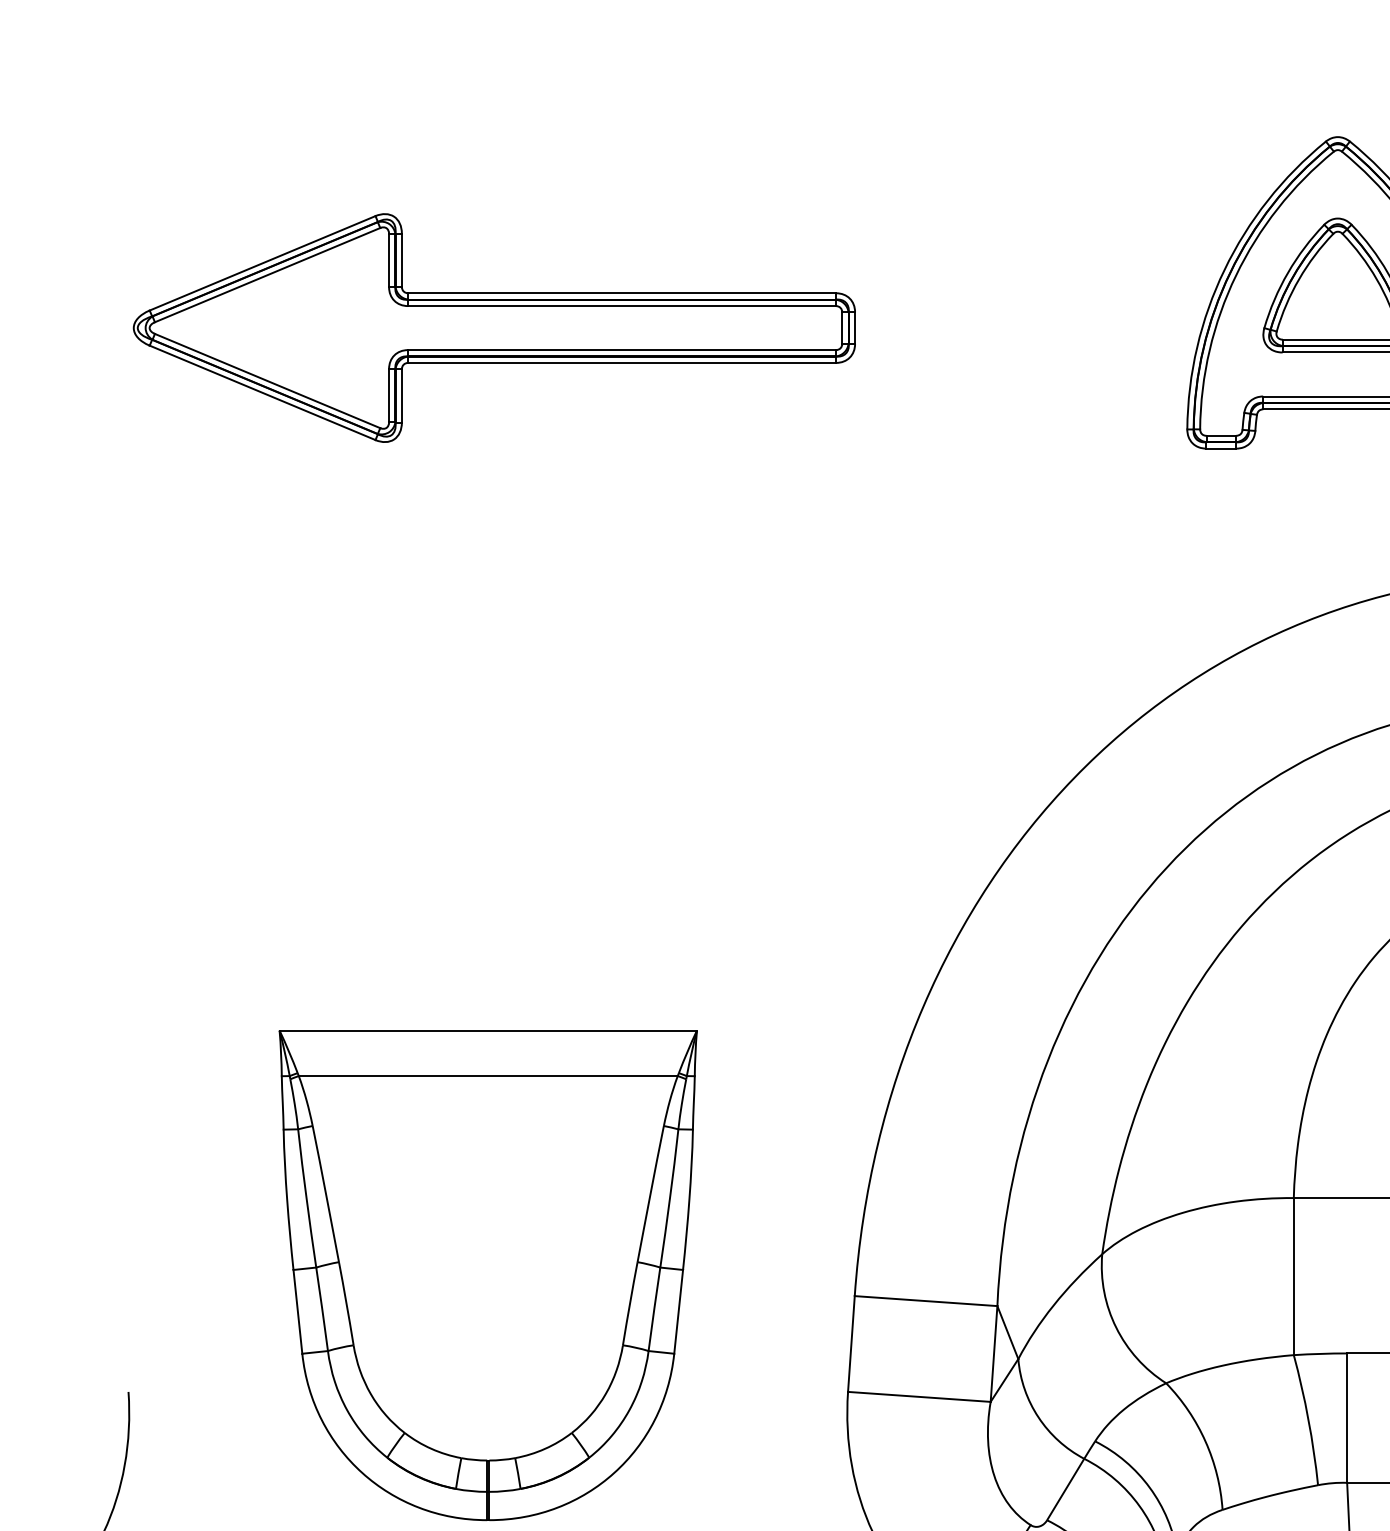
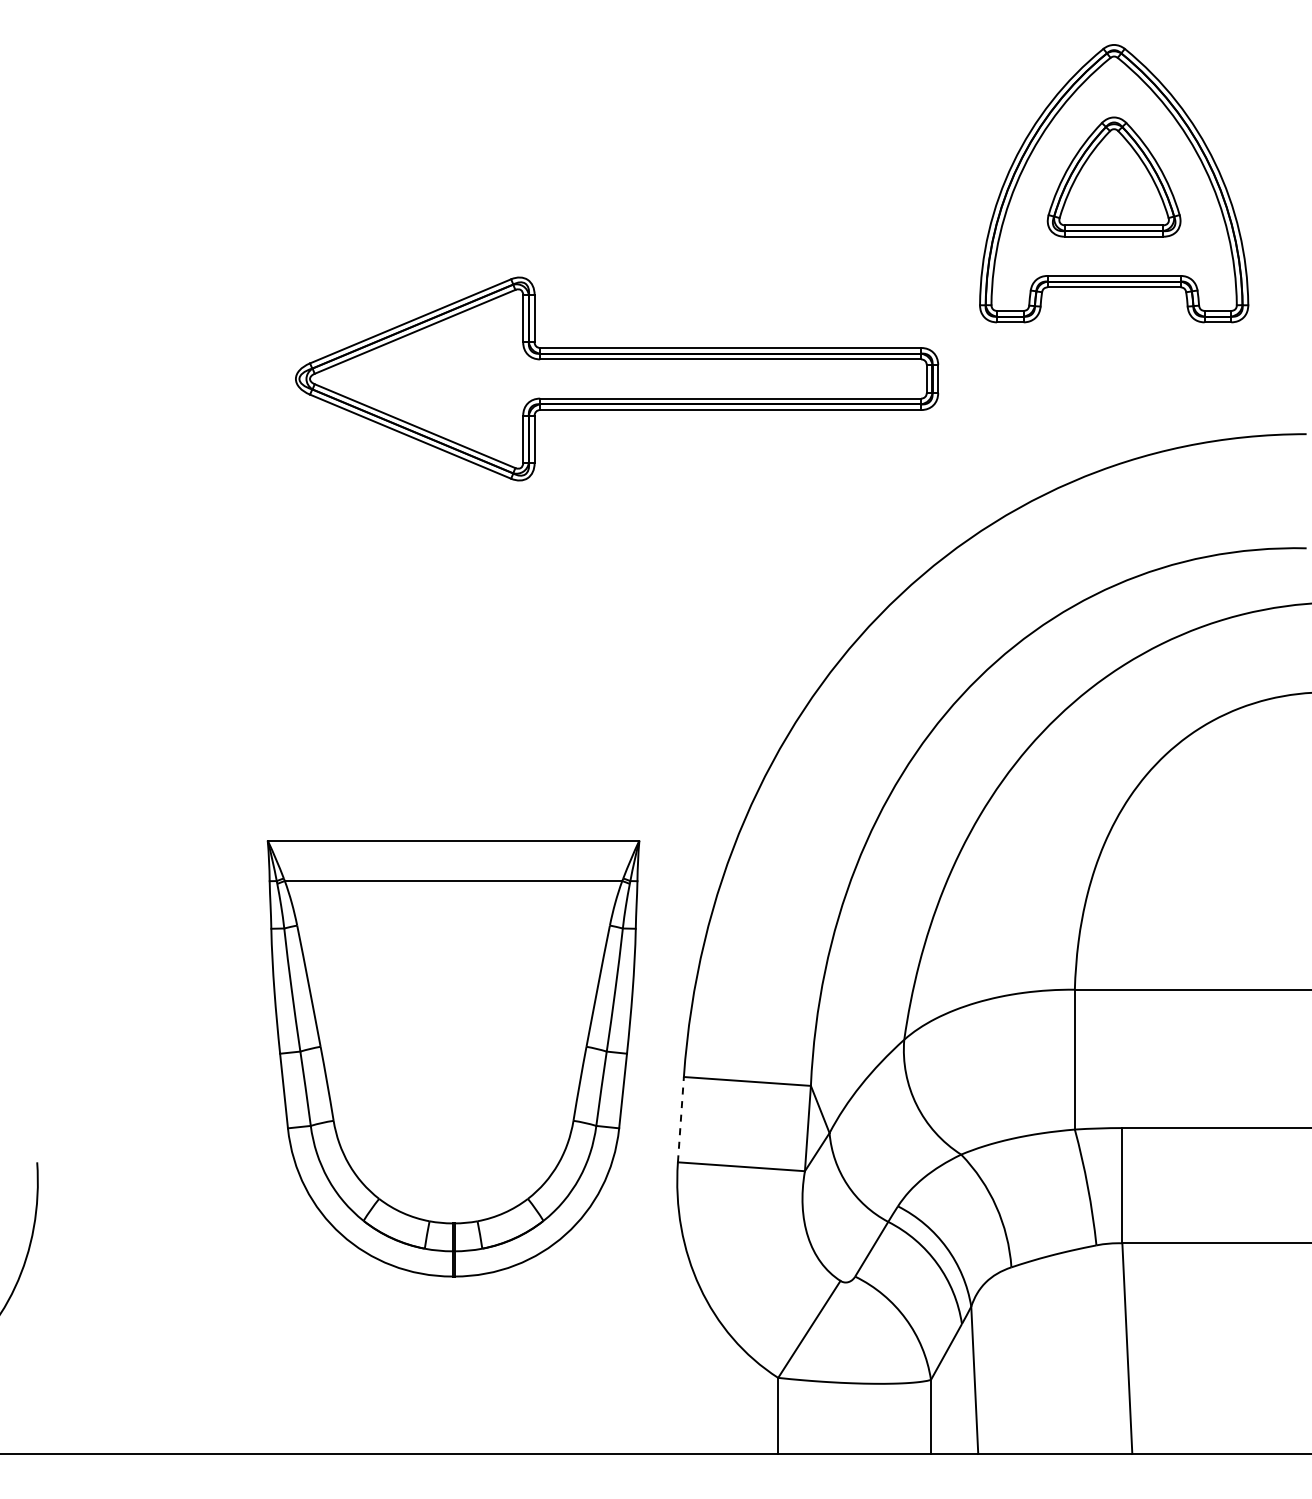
part: (494, 327) -> (617, 378), moved
part: (488, 1275) -> (453, 1058), moved
line: (850, 1343) -> (680, 1119), solid -> dashed

